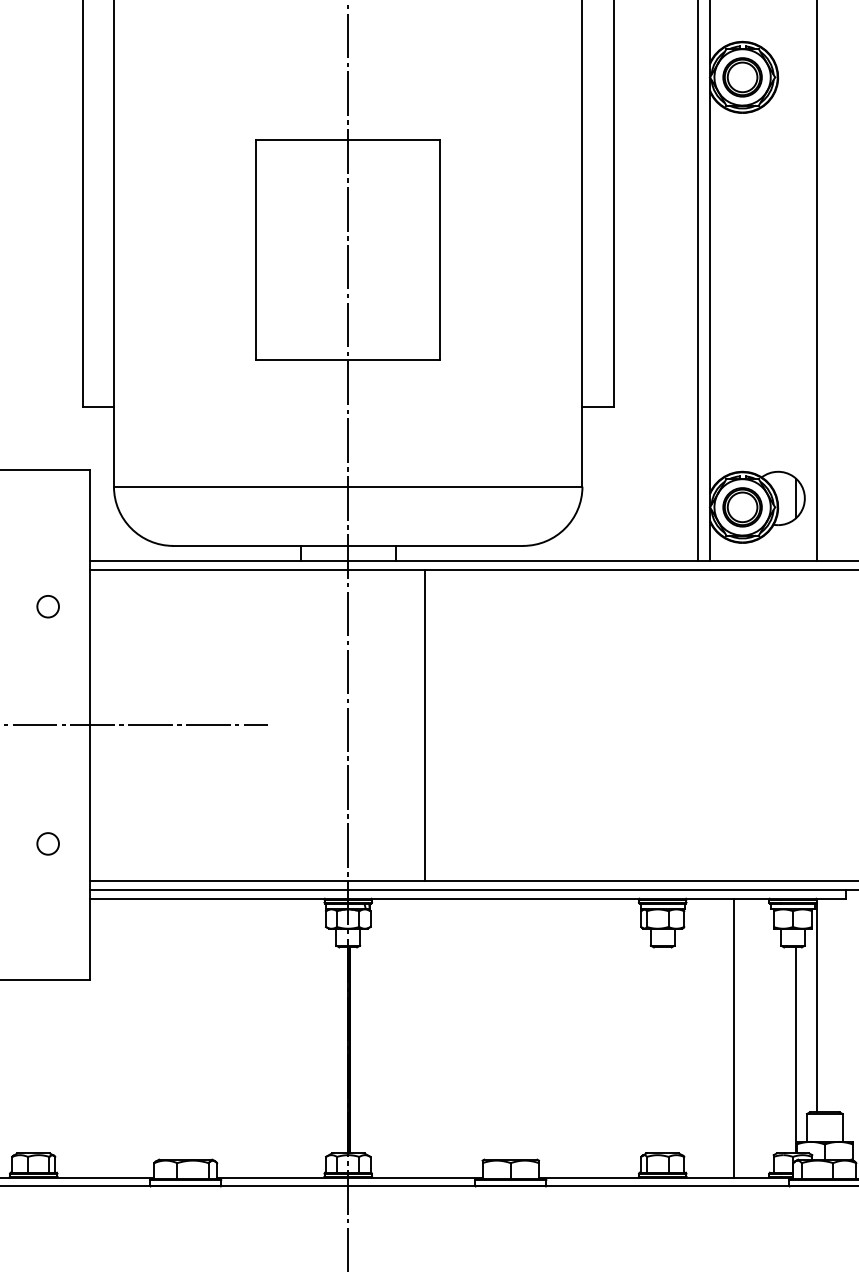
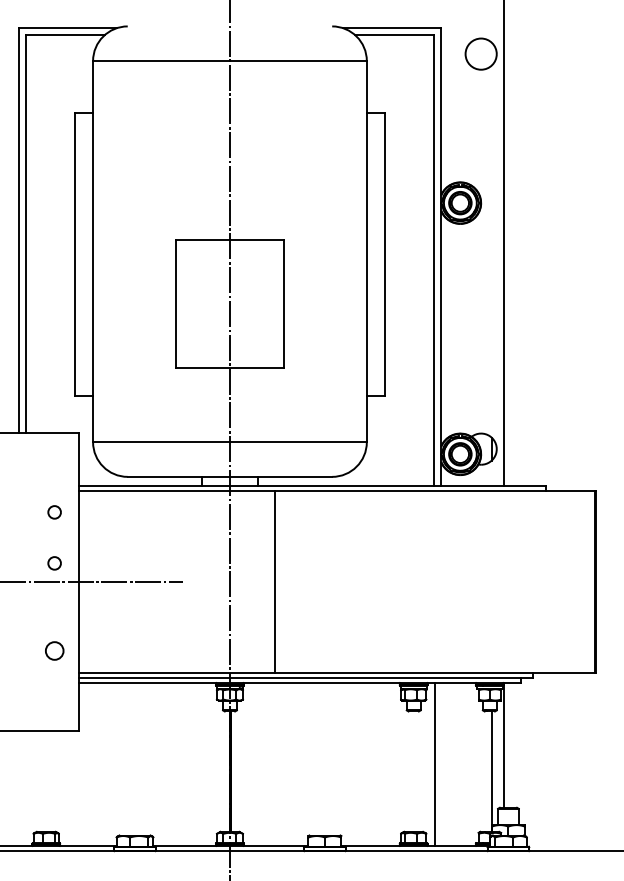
circle: (47, 694) -> (54, 563), added
circle: (47, 843) -> (54, 650), size x1.4
line: (734, 1038) -> (435, 764), moved

